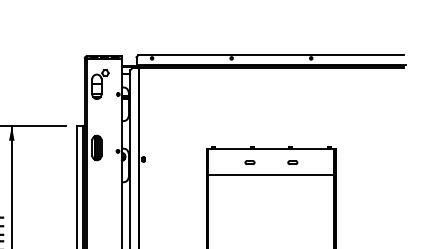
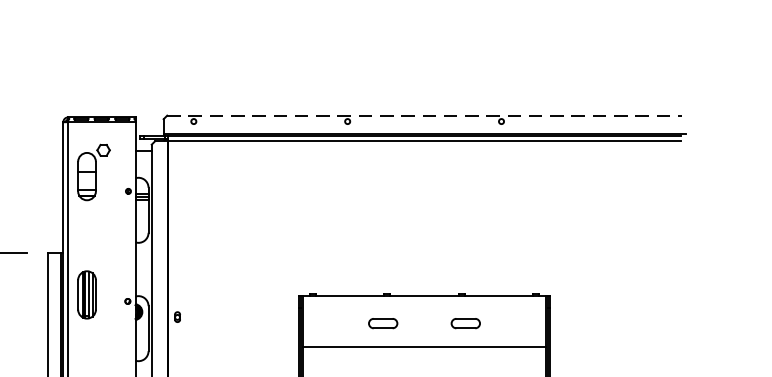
line: (271, 55) -> (424, 115), solid -> dashed
part: (249, 162) -> (382, 322), size x1.6
part: (292, 162) -> (465, 322), size x1.6

